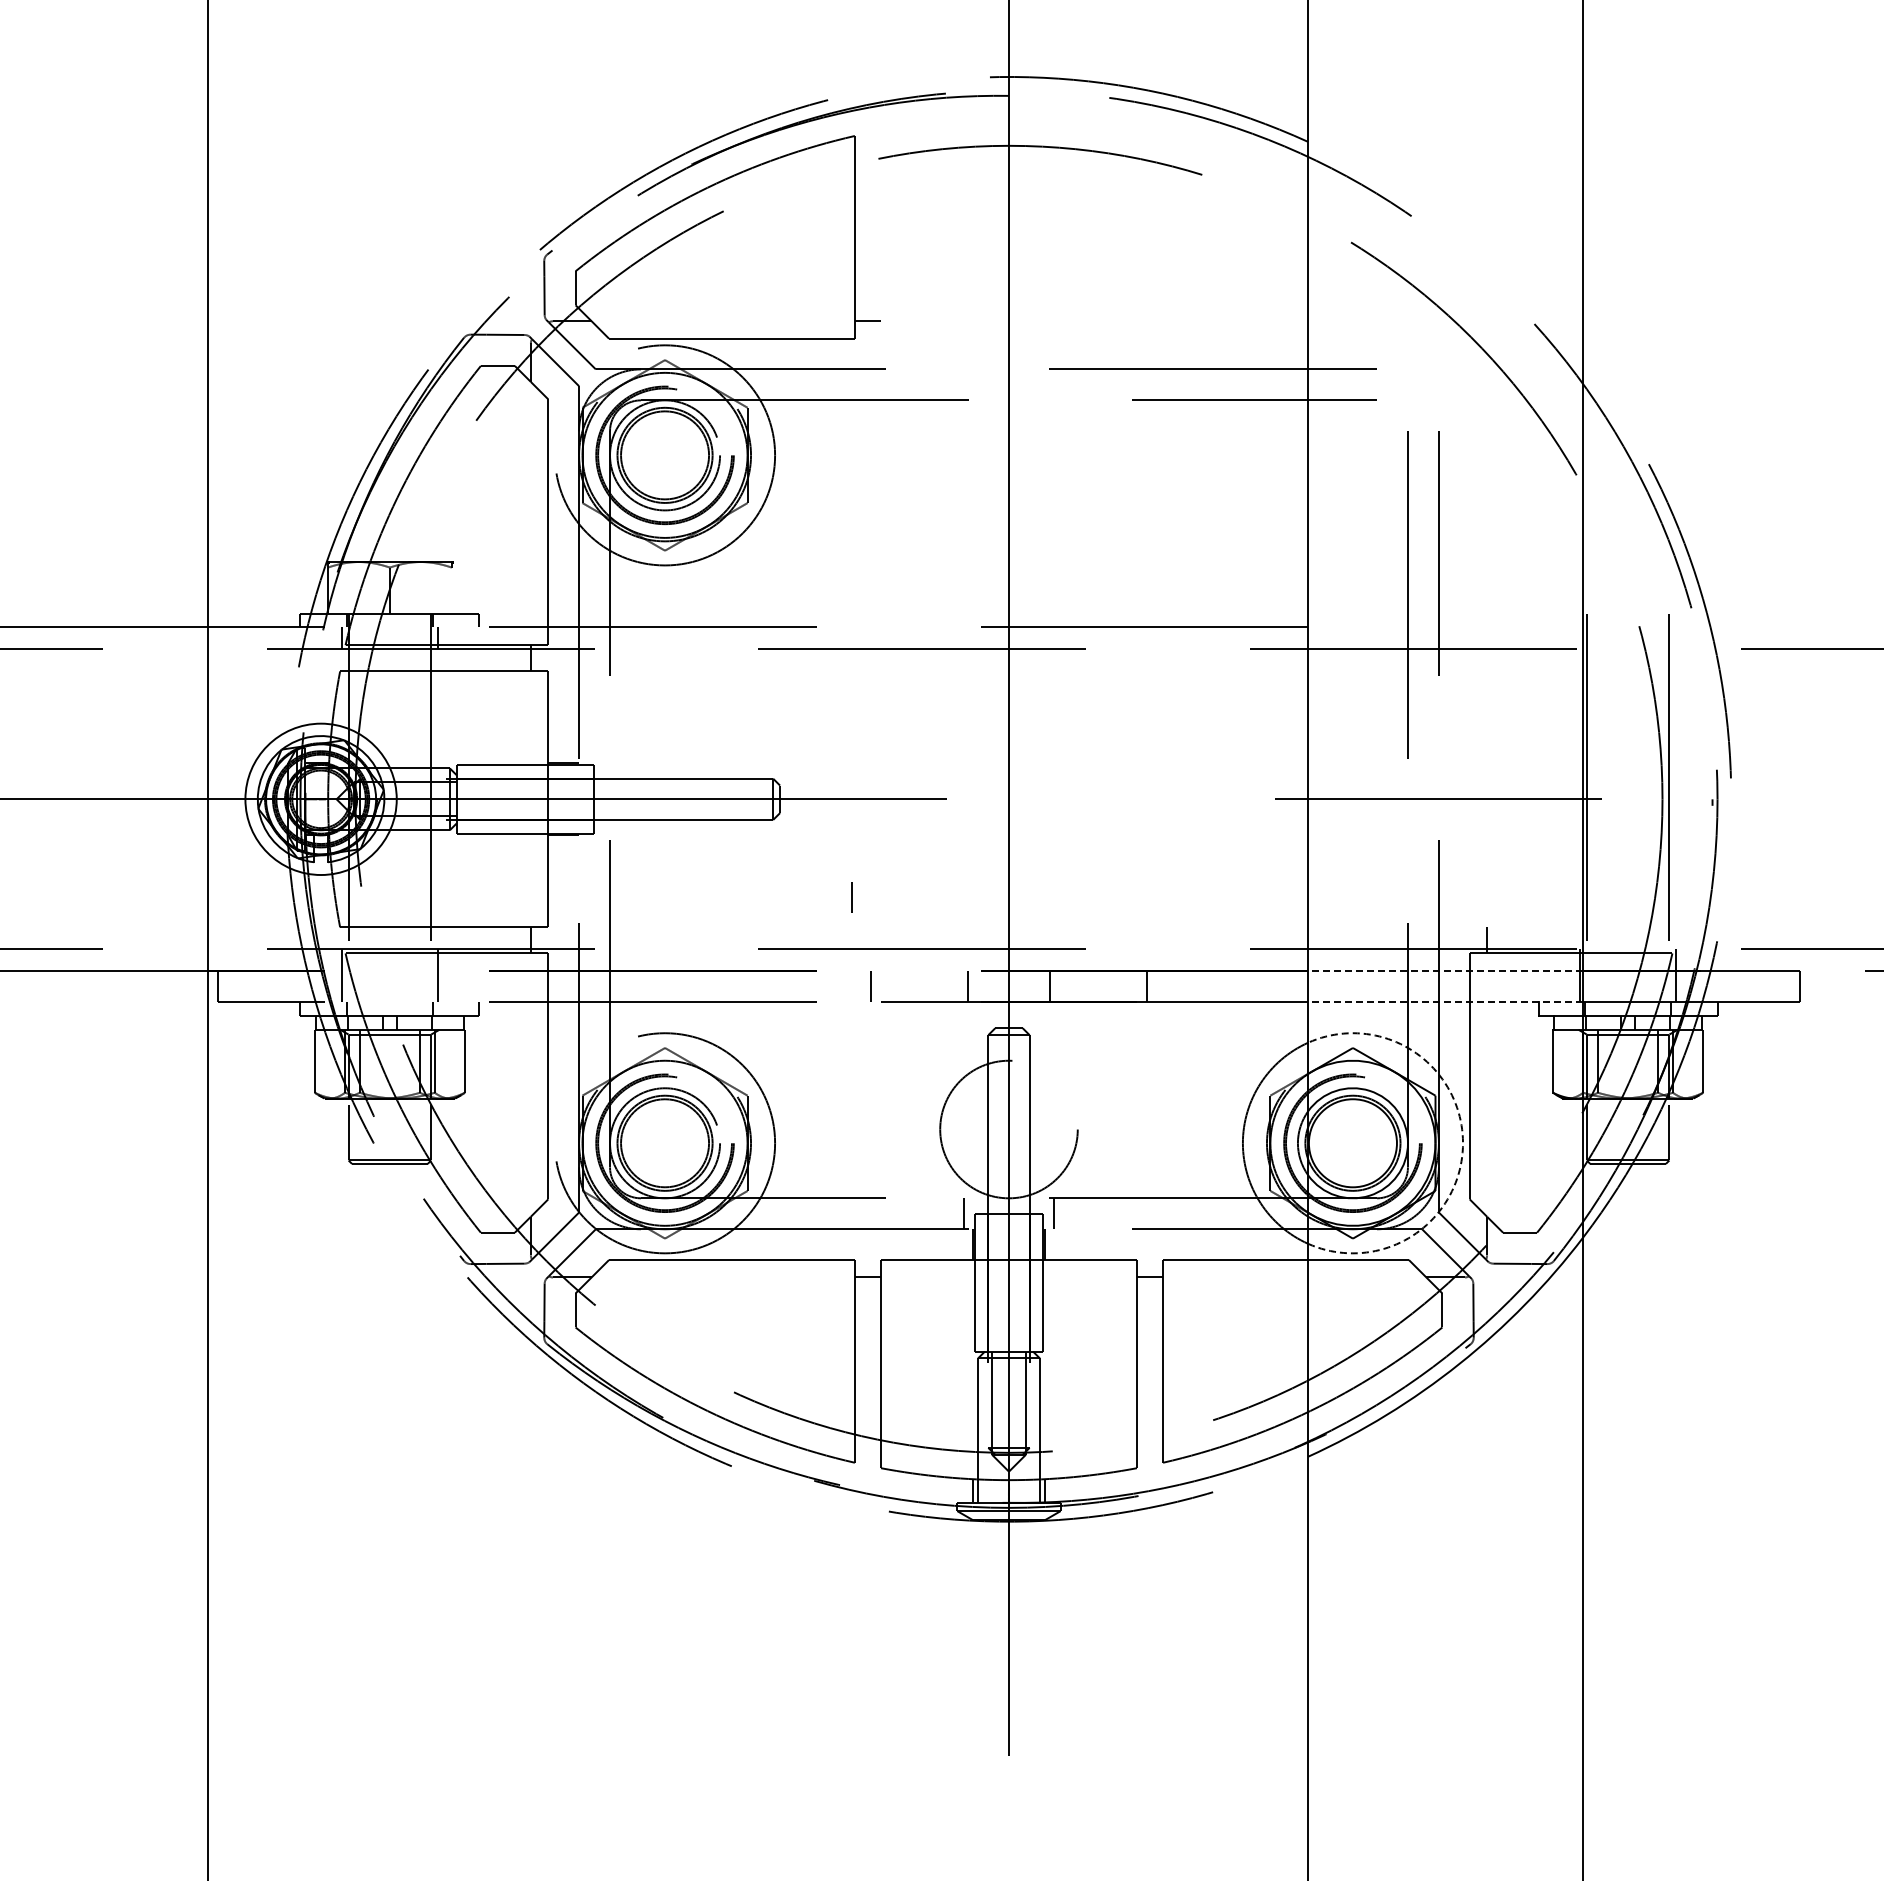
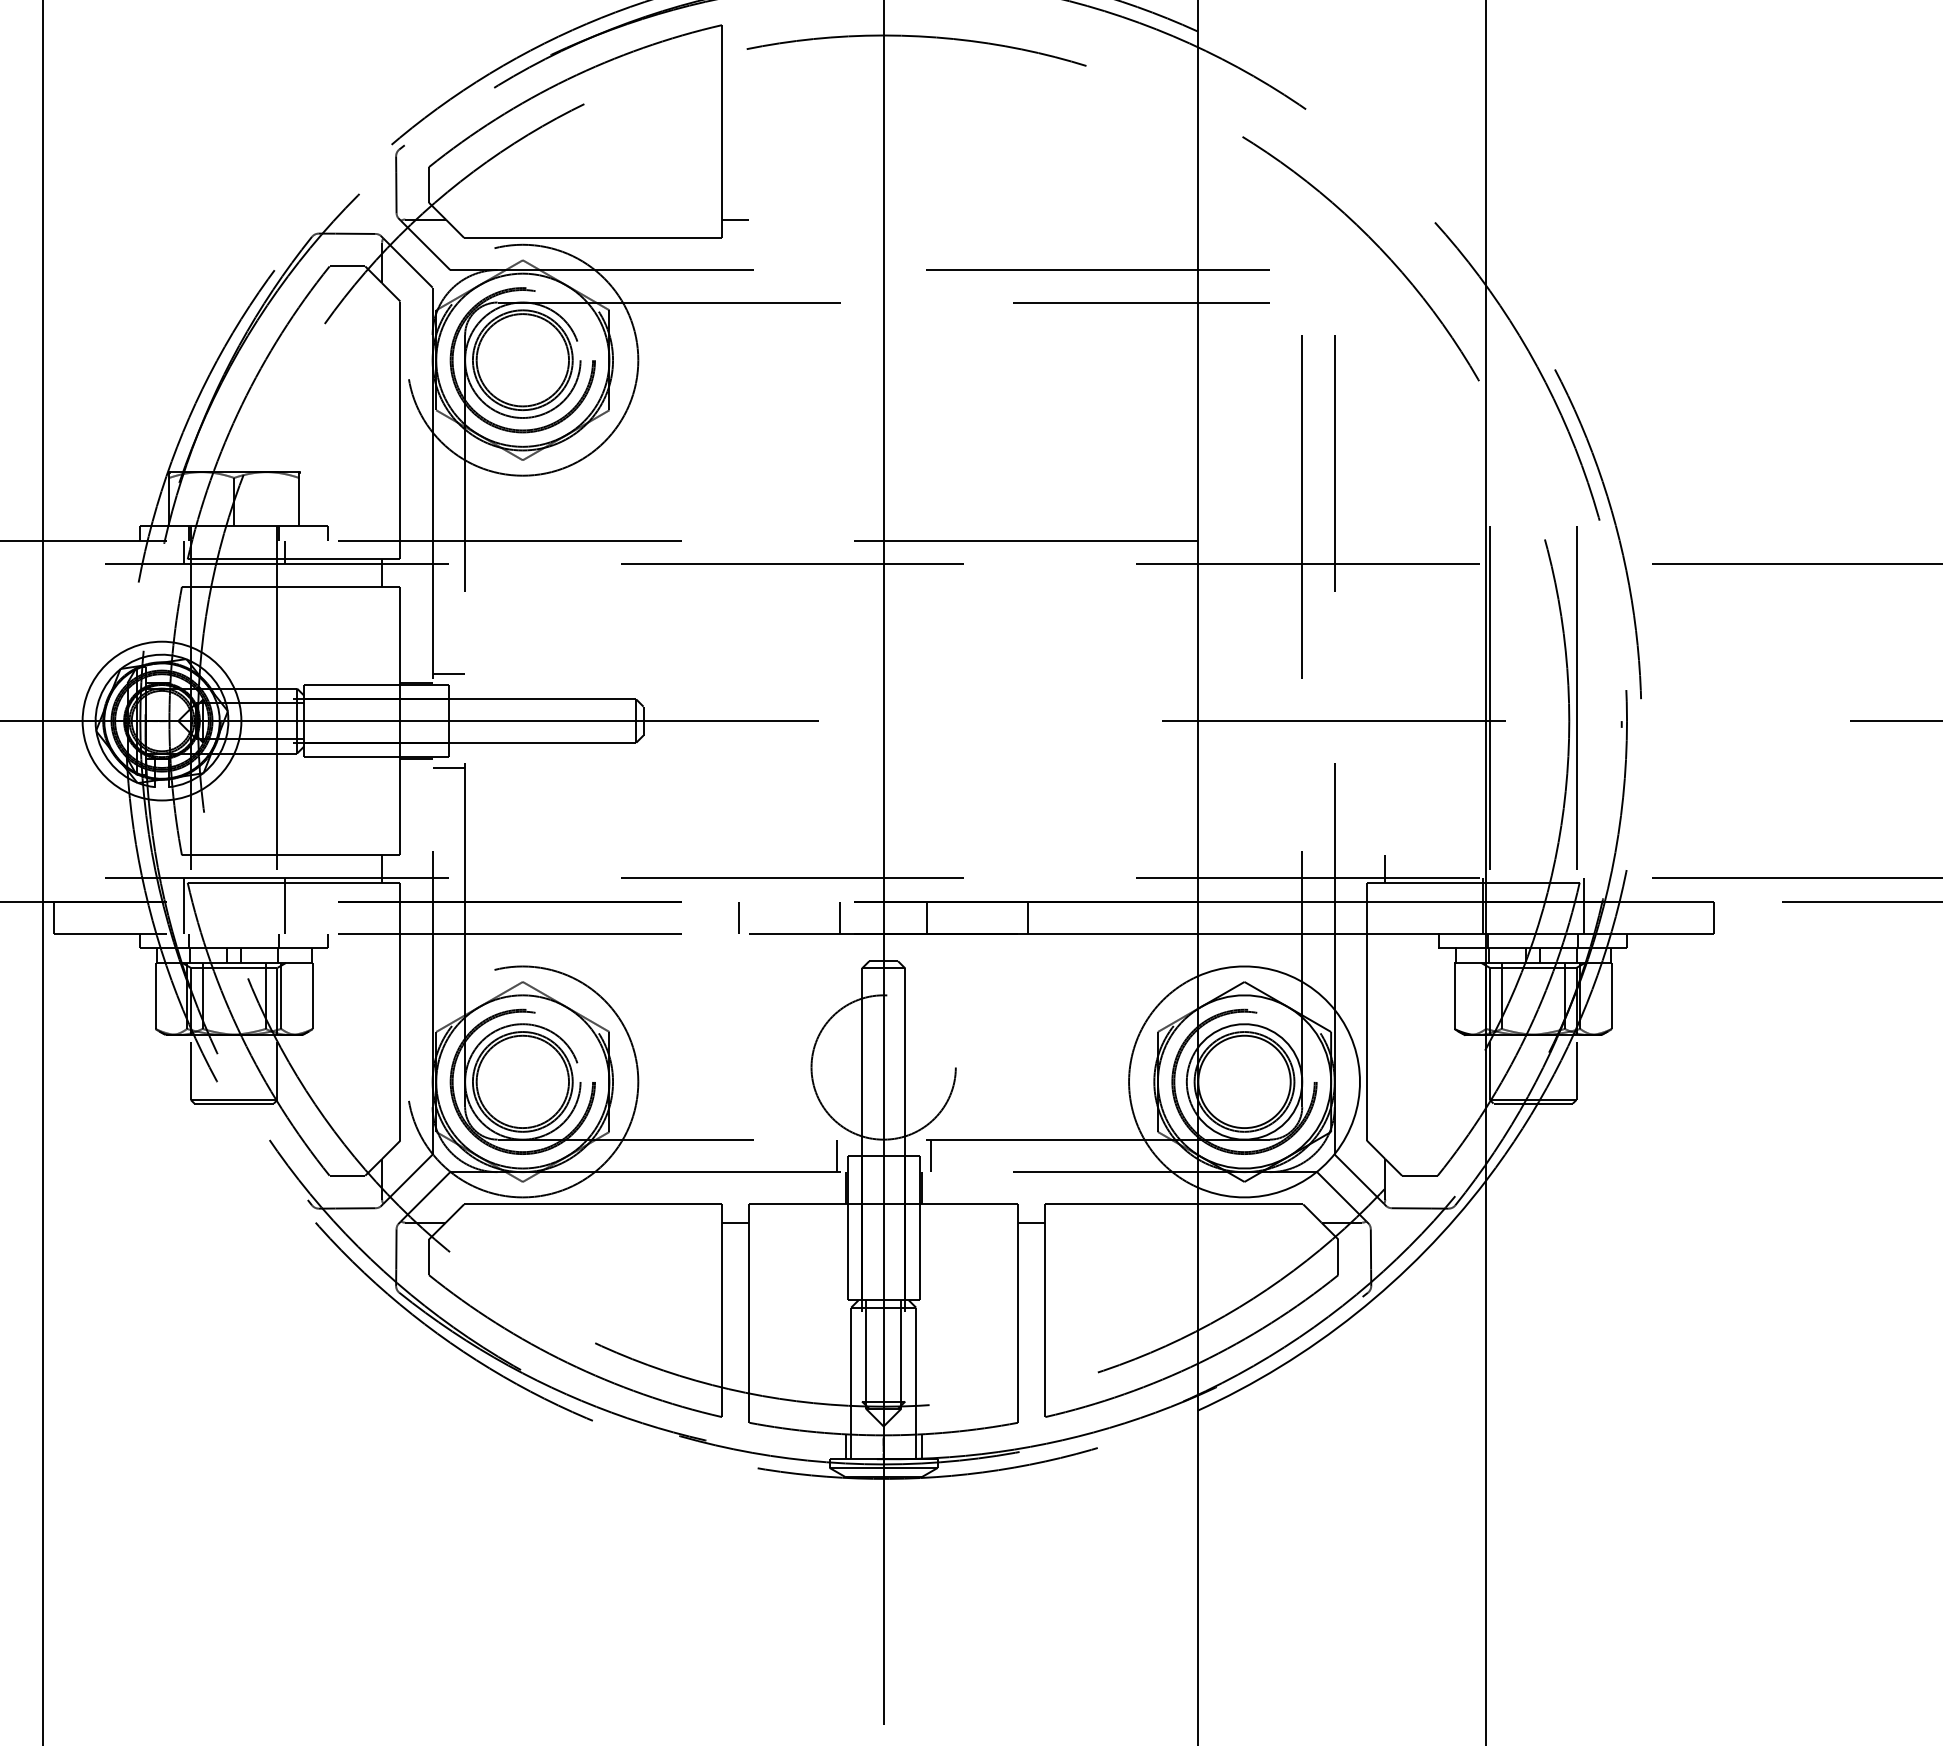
line: (451, 590) -> (298, 502), added
line: (594, 754) -> (448, 674), added
line: (594, 844) -> (448, 768), added
line: (851, 897) -> (718, 824), removed
line: (1445, 971) -> (1341, 901), dashed -> solid
line: (1445, 1002) -> (1341, 934), dashed -> solid
arc: (1463, 1143) -> (1360, 1082), dashed -> solid

